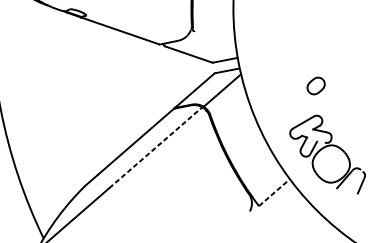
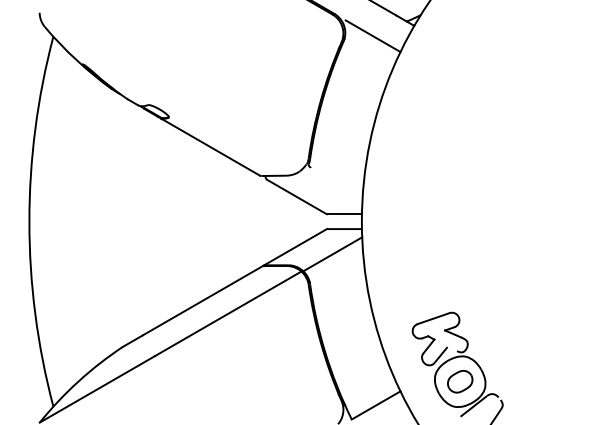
part: (316, 85) -> (460, 381), moved
line: (156, 147) -> (228, 313), dashed -> solid
line: (274, 192) -> (376, 405), dashed -> solid

